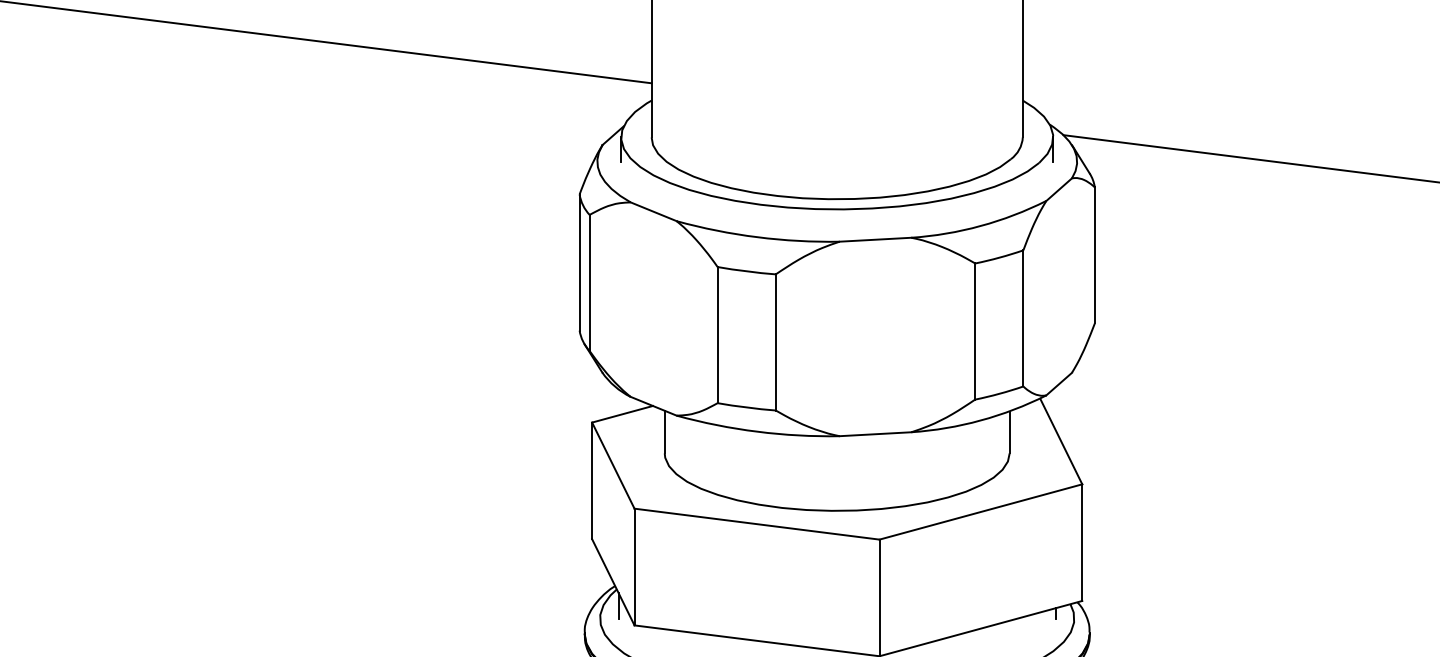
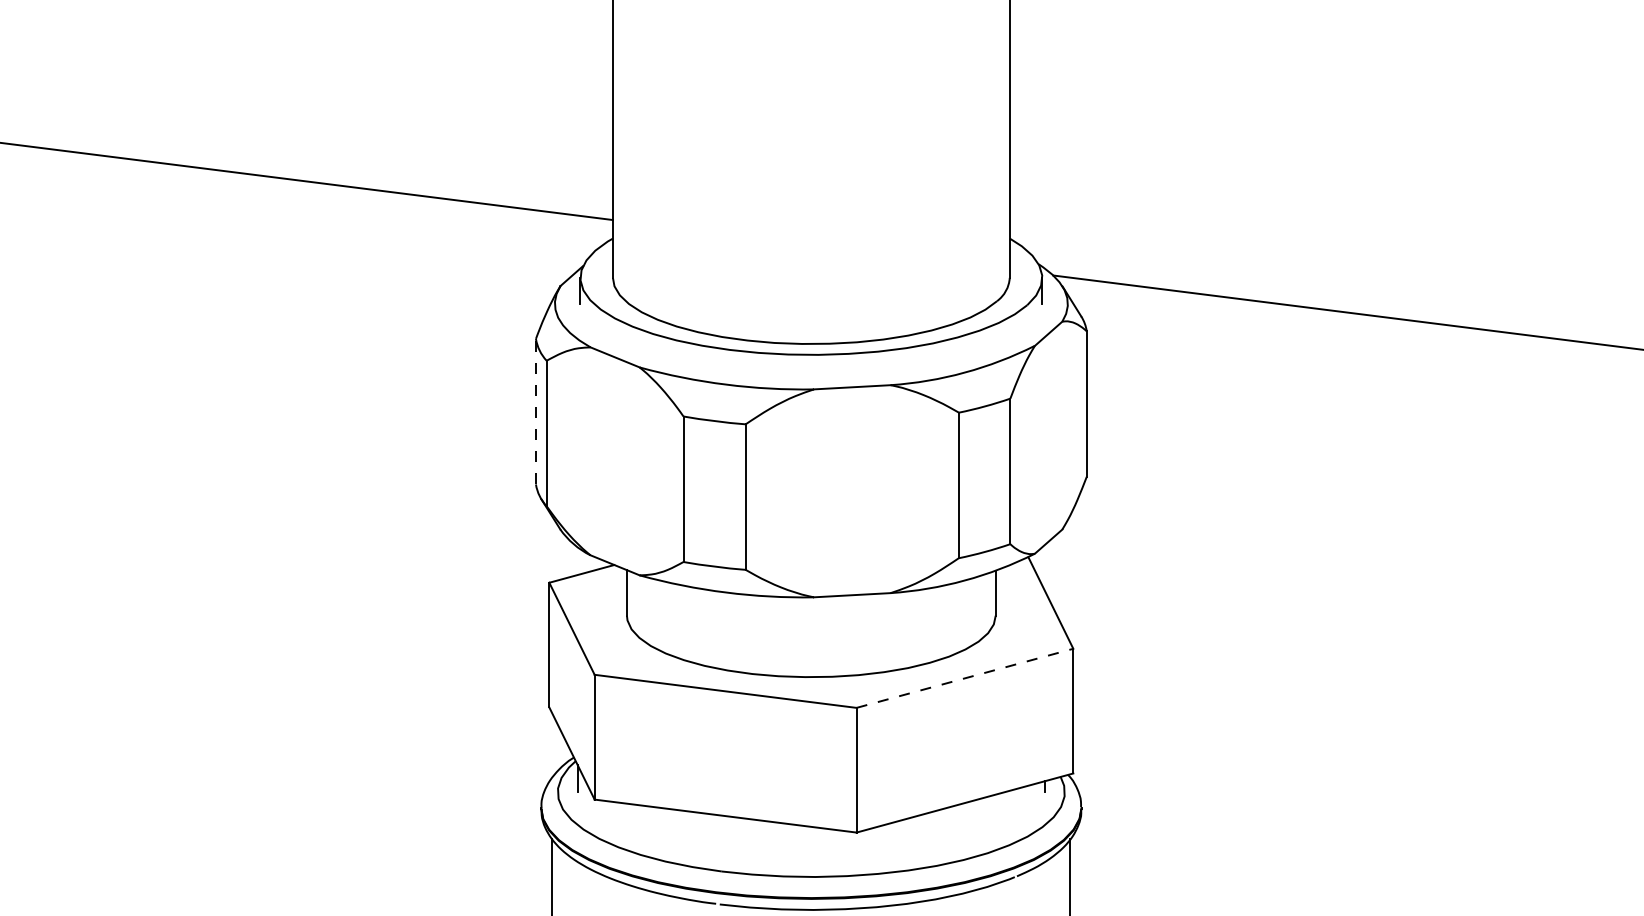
line: (580, 262) -> (536, 411), solid -> dashed
line: (981, 512) -> (965, 678), solid -> dashed

